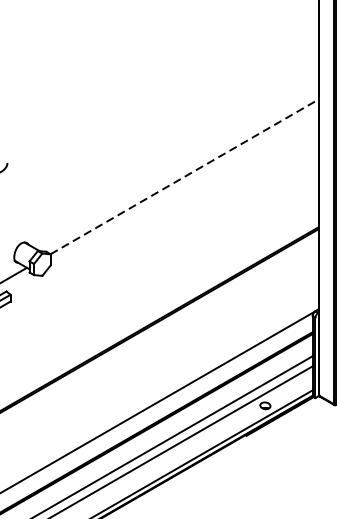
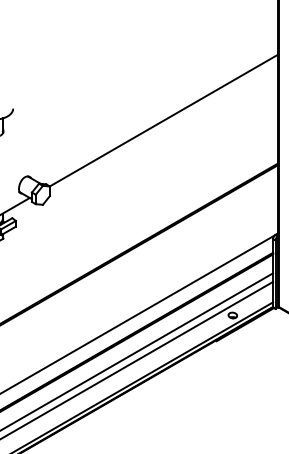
line: (185, 176) -> (164, 120), dashed -> solid

